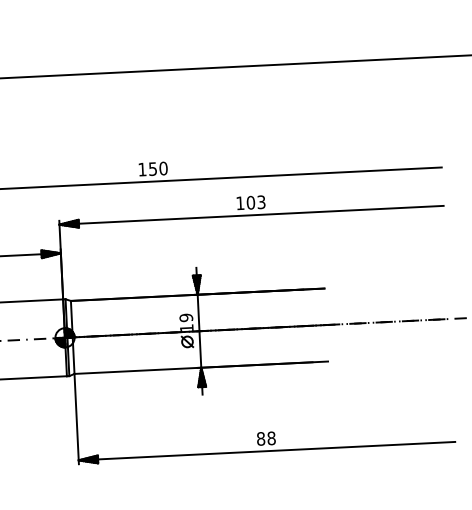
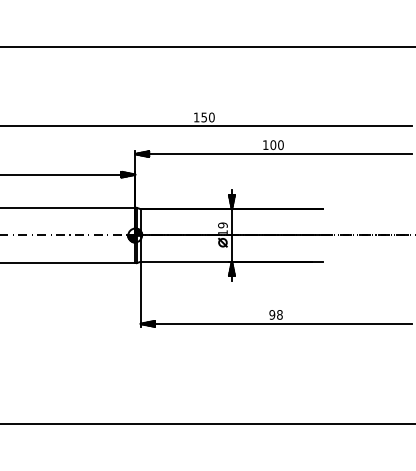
text: (260, 201) -> (280, 144), 103 -> 100
text: (261, 438) -> (272, 314), 88 -> 98

